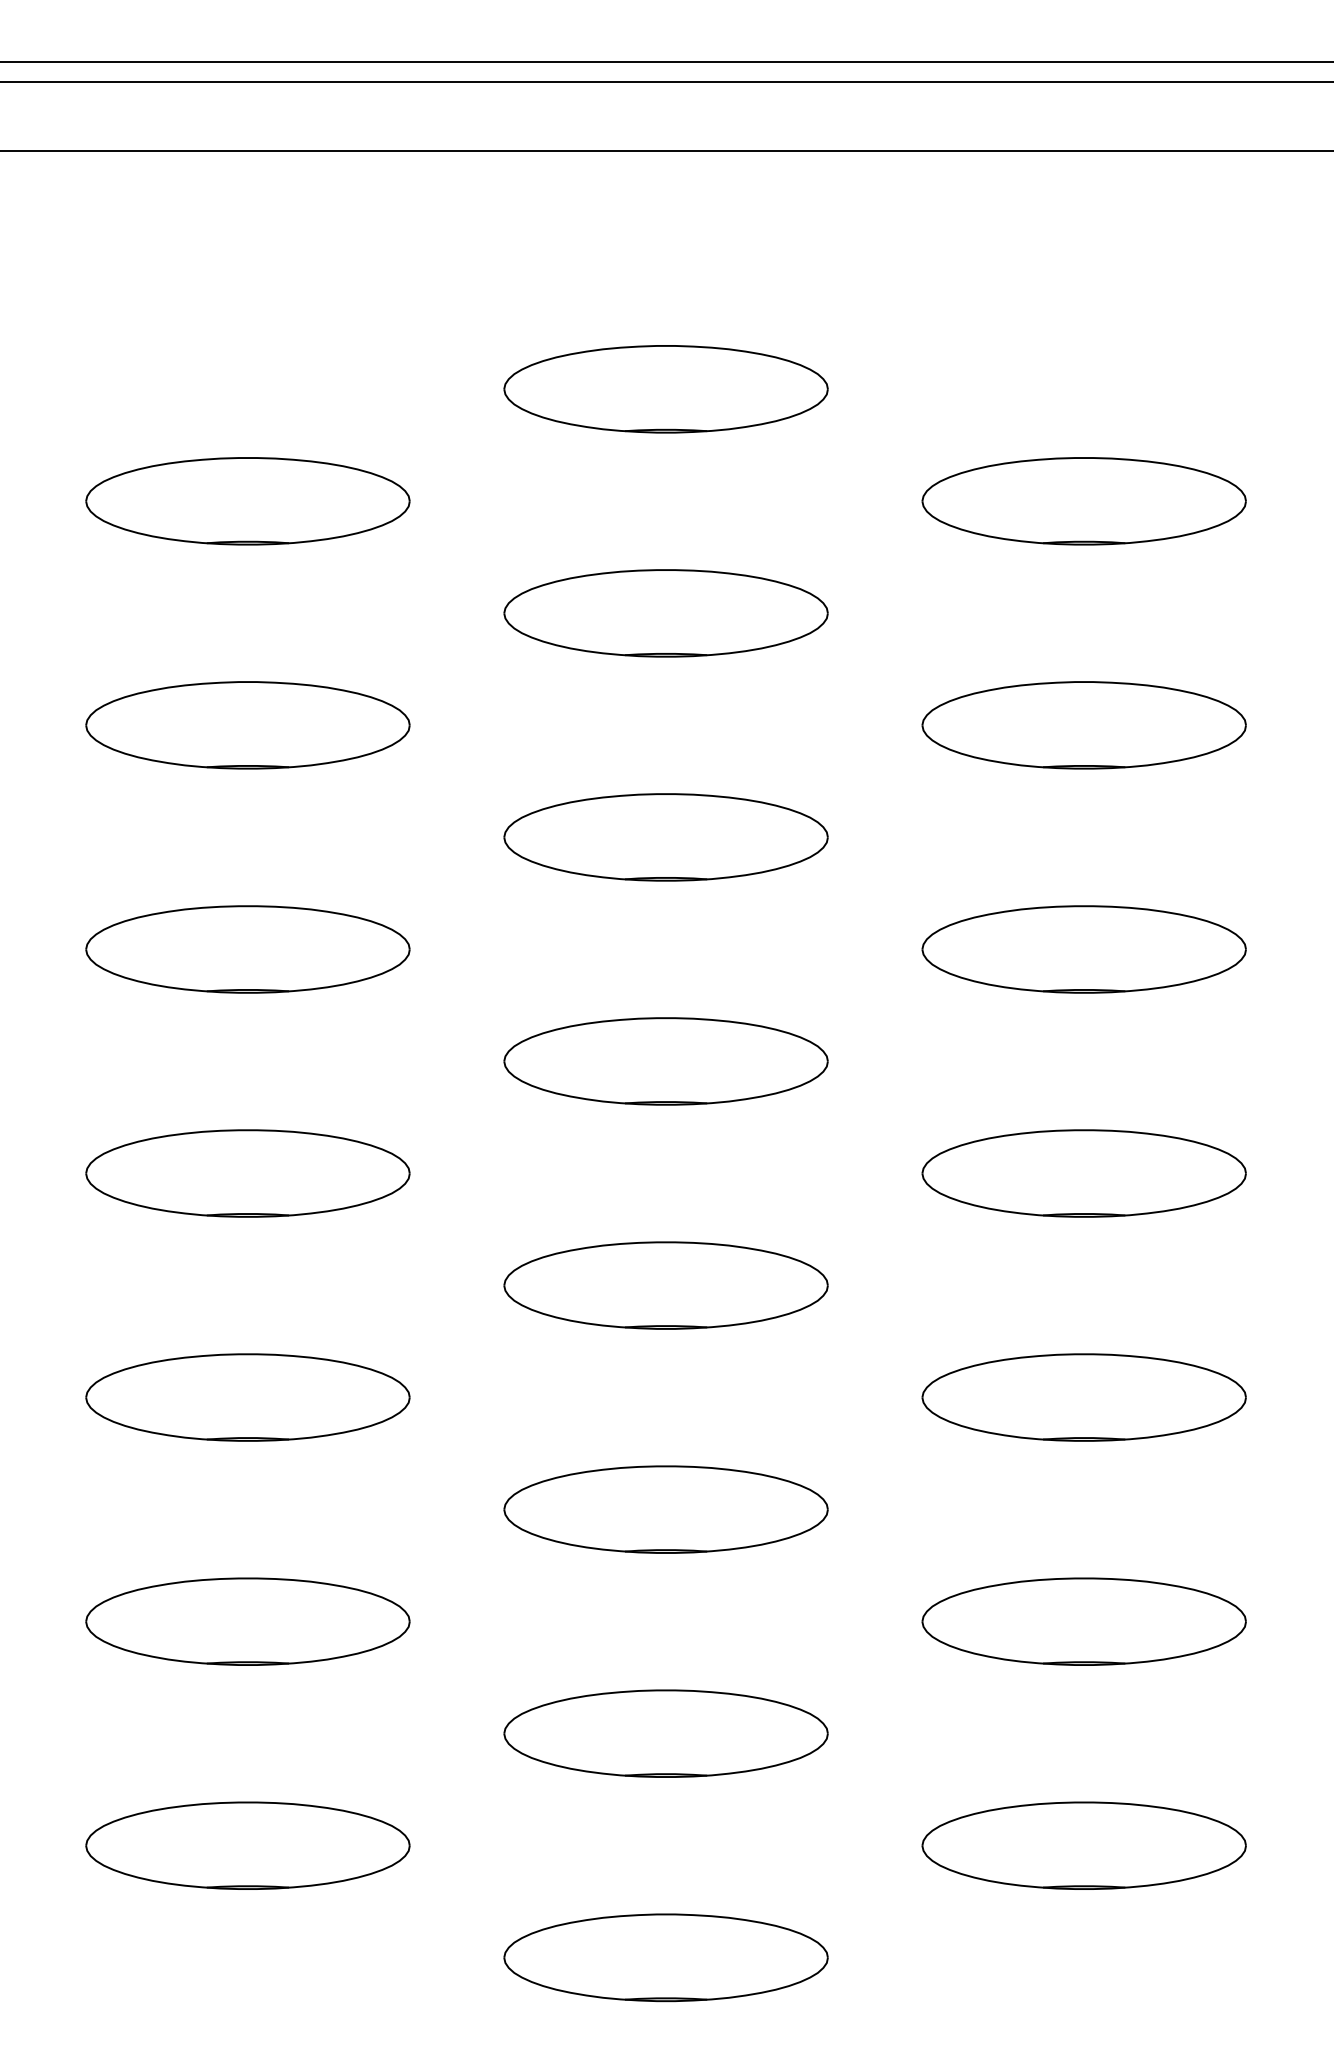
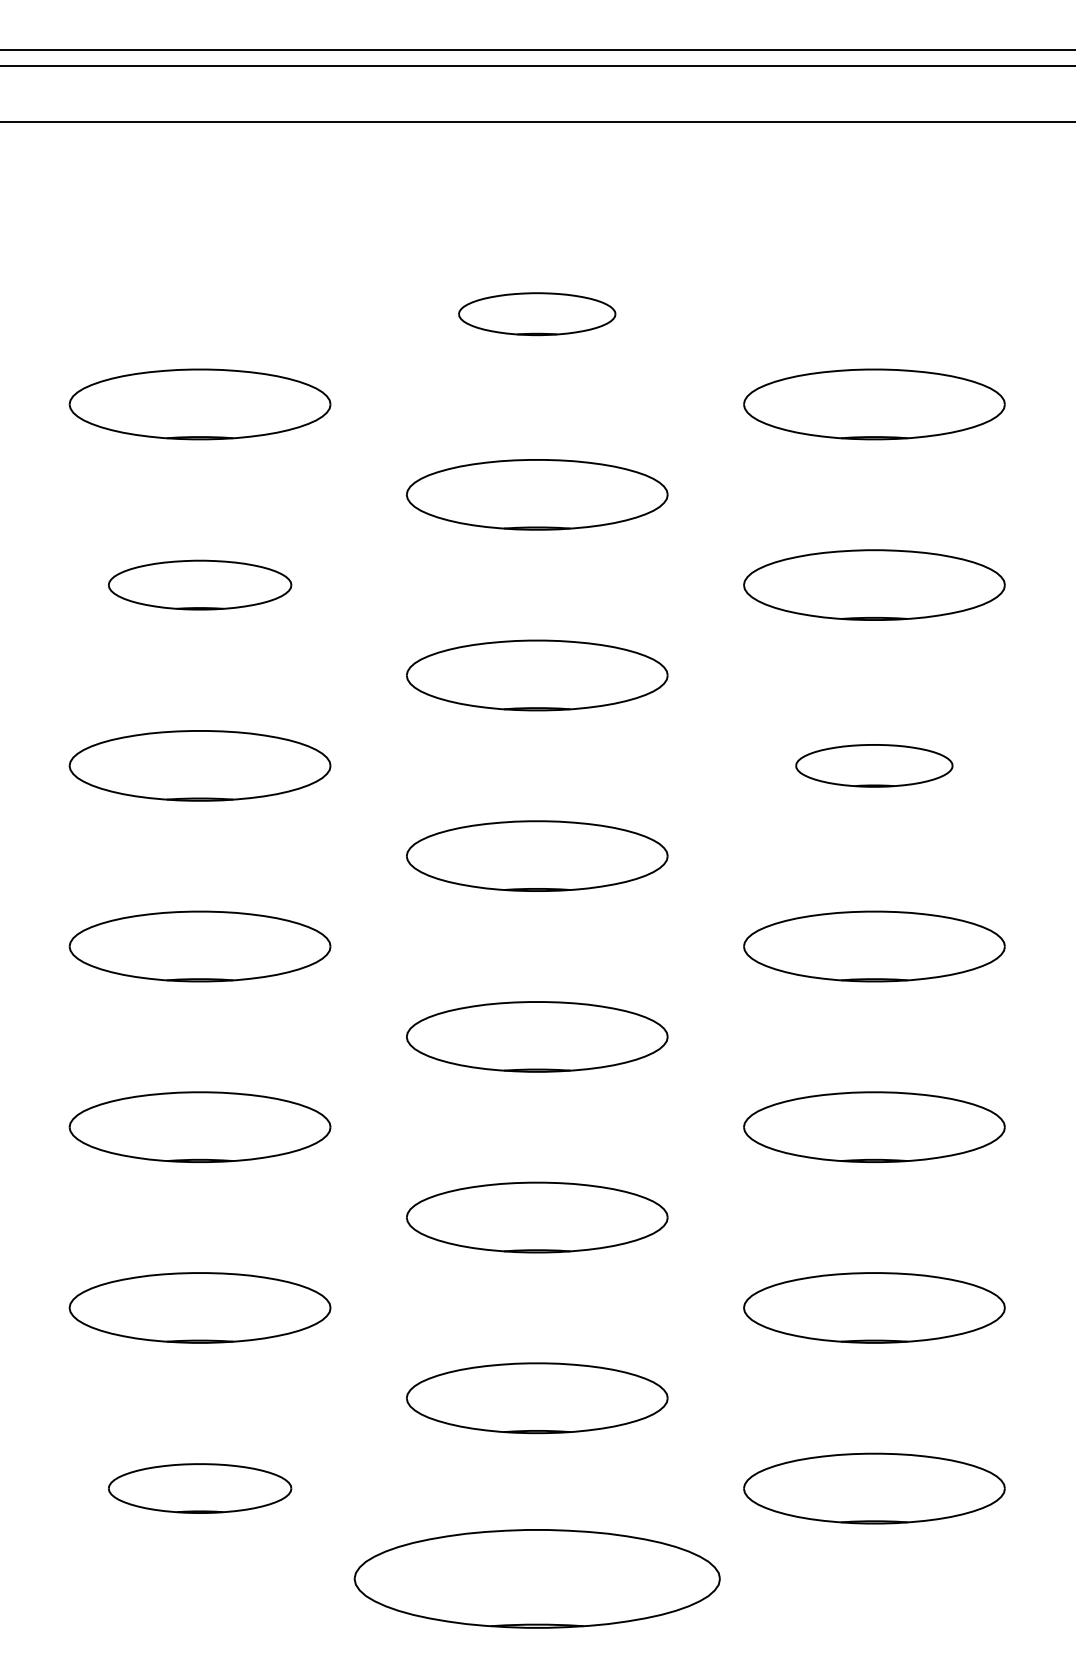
part: (665, 389) -> (536, 314), size x0.6
part: (247, 725) -> (199, 585), size x0.7
part: (1083, 949) -> (873, 765), size x0.6
part: (247, 1845) -> (199, 1488), size x0.7
part: (665, 1957) -> (536, 1578), size x1.4

